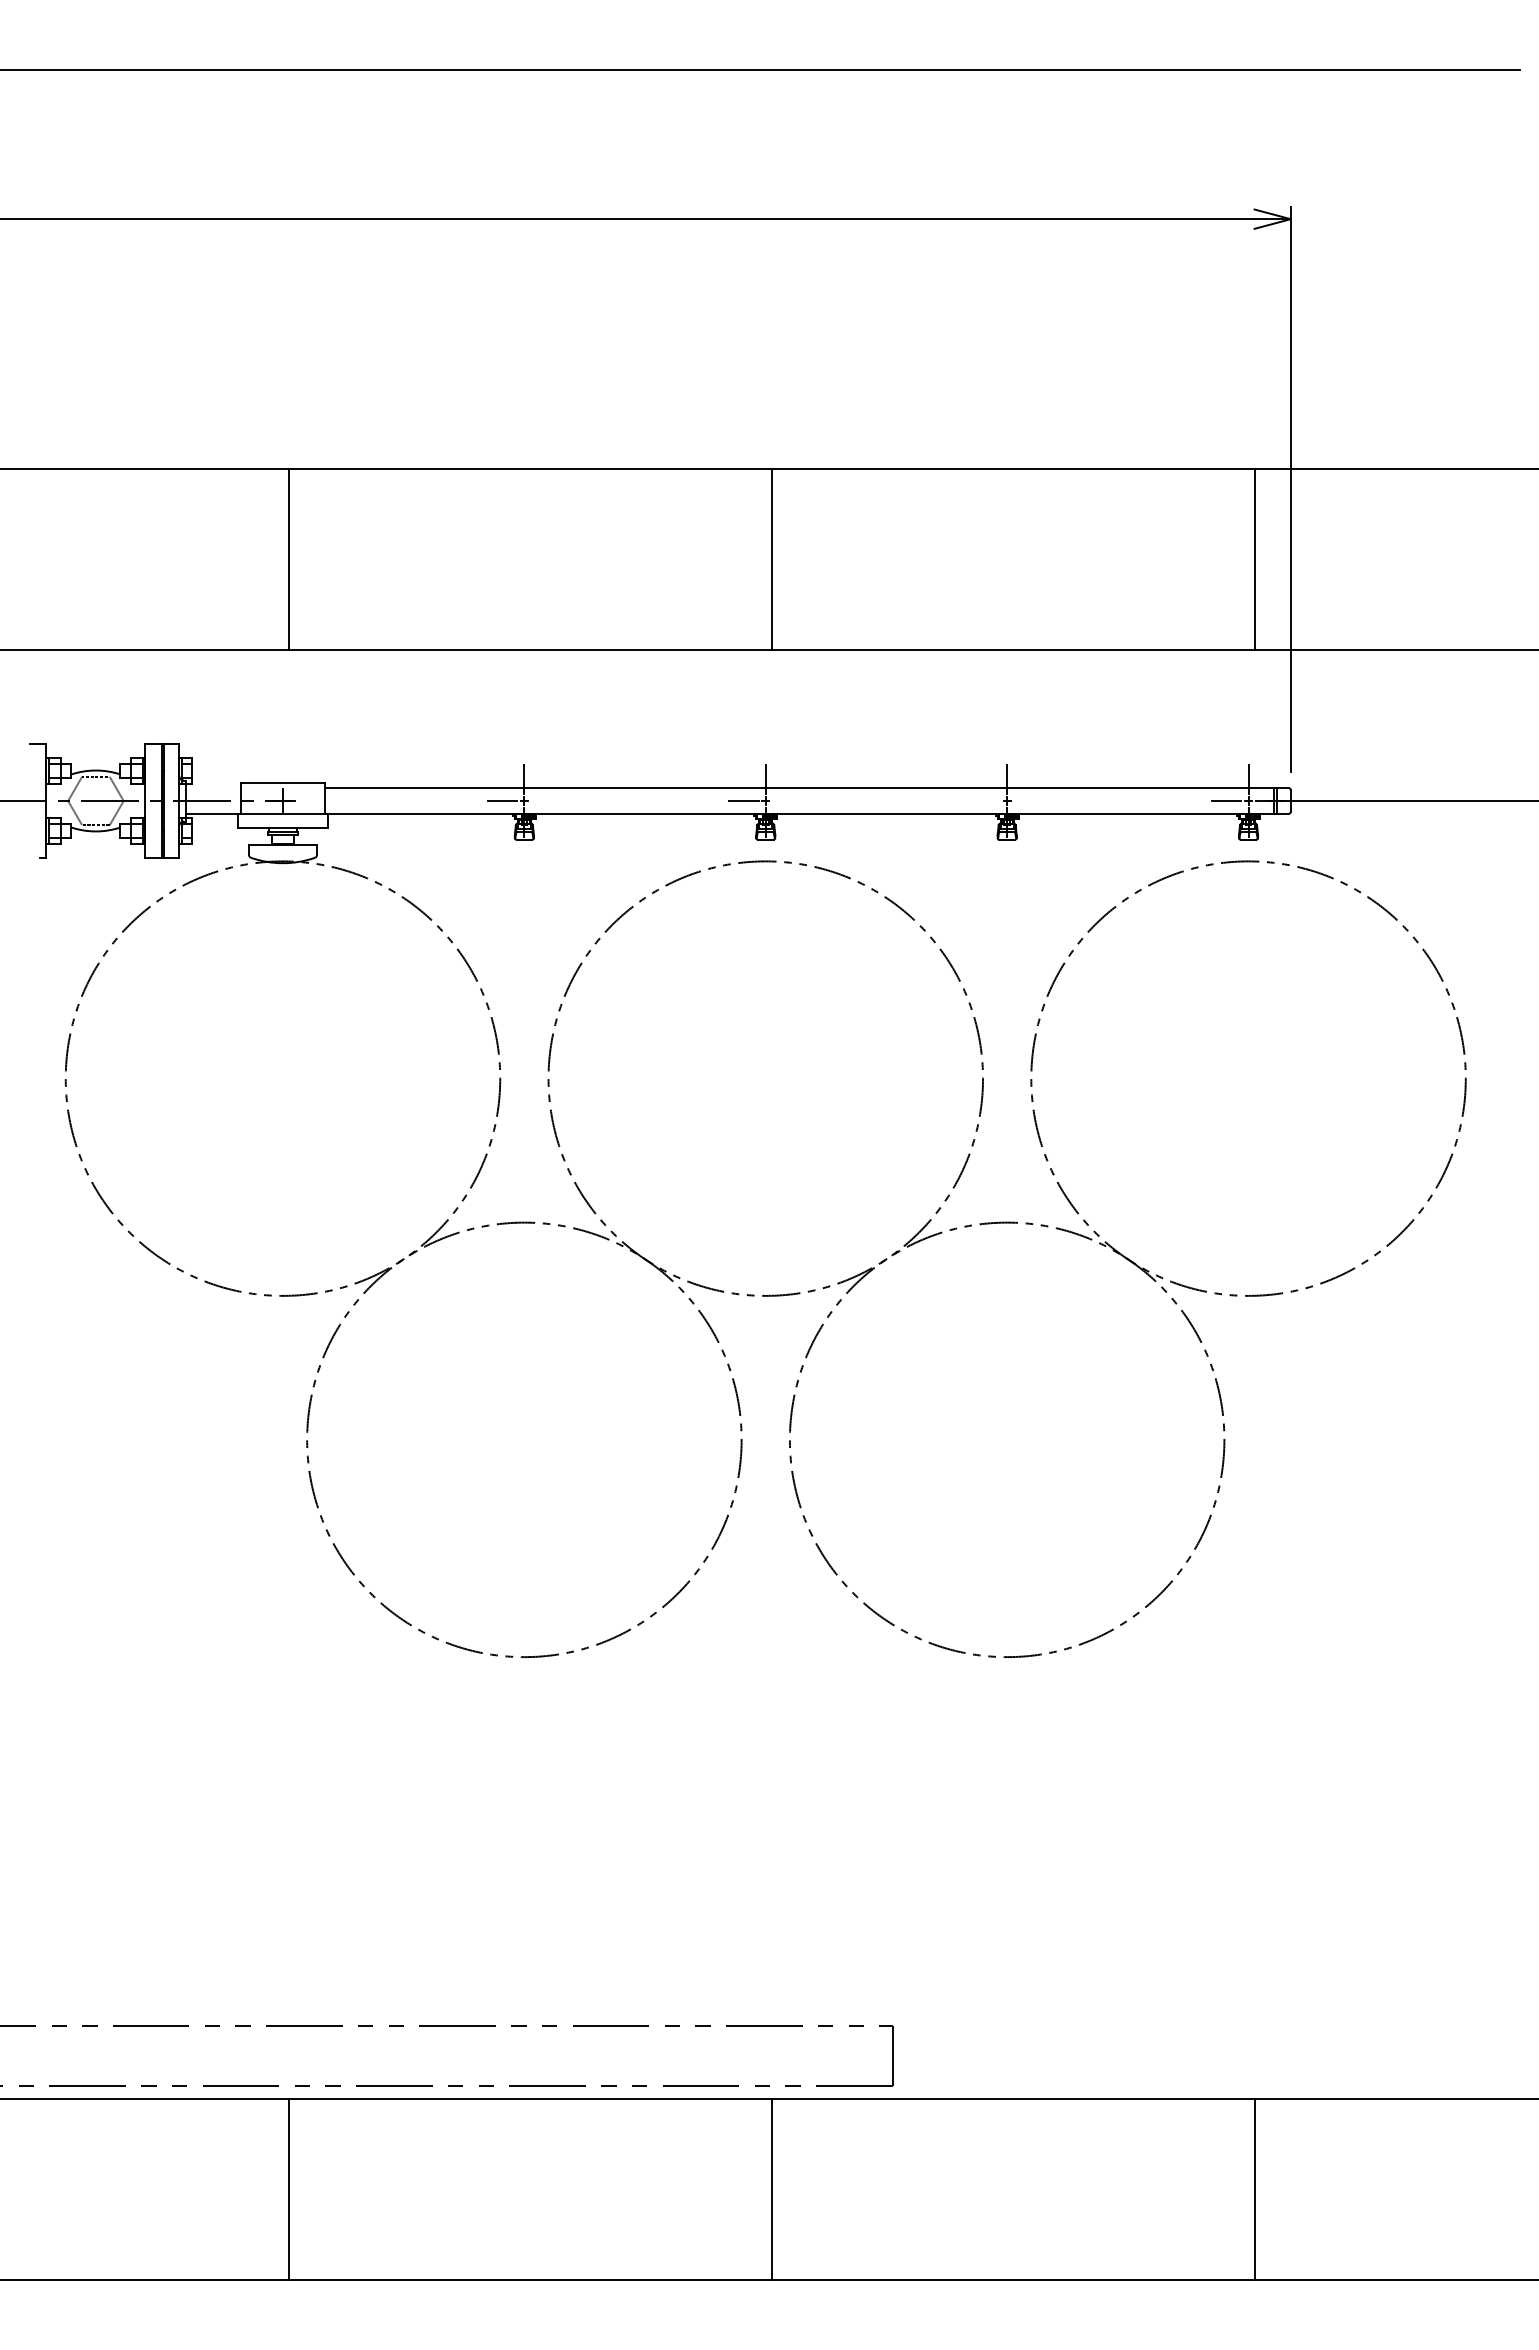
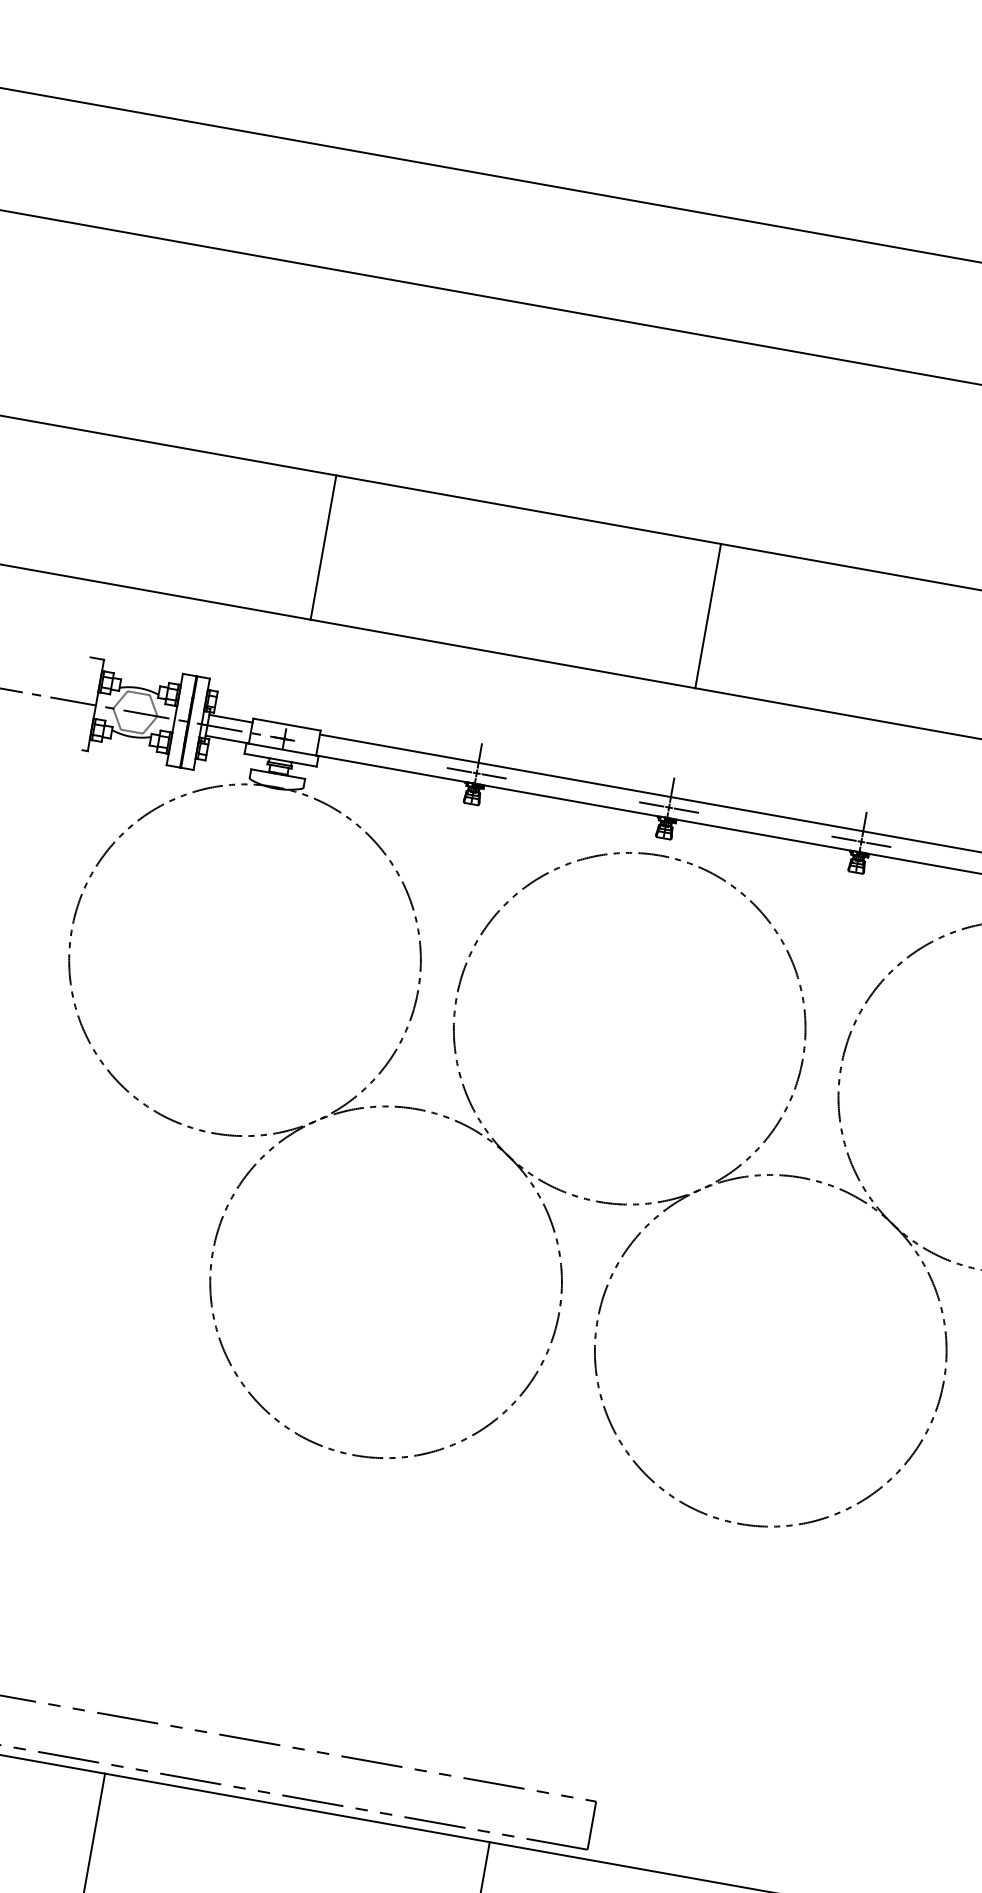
line: (213, 787) -> (230, 718), added
line: (545, 801) -> (493, 776), added
line: (787, 801) -> (686, 811), added
line: (984, 801) -> (843, 838), added
line: (1028, 801) -> (878, 845), added

